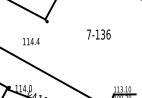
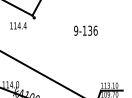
text: (89, 34) -> (76, 30), 7-136 -> 9-136
text: (31, 41) -> (18, 25), moved

